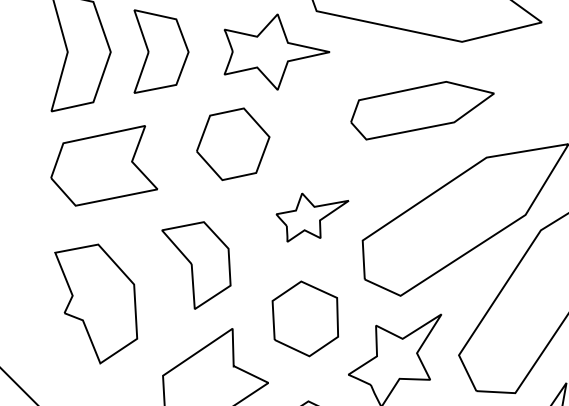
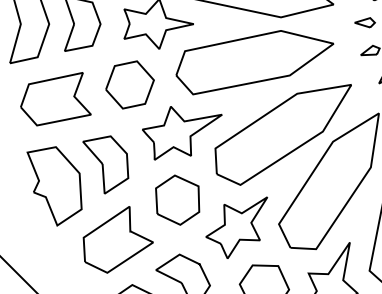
part: (421, 110) -> (254, 62), size x1.67
part: (103, 166) -> (55, 99), moved
part: (312, 217) -> (182, 133), size x1.67
part: (96, 304) -> (54, 186), moved

